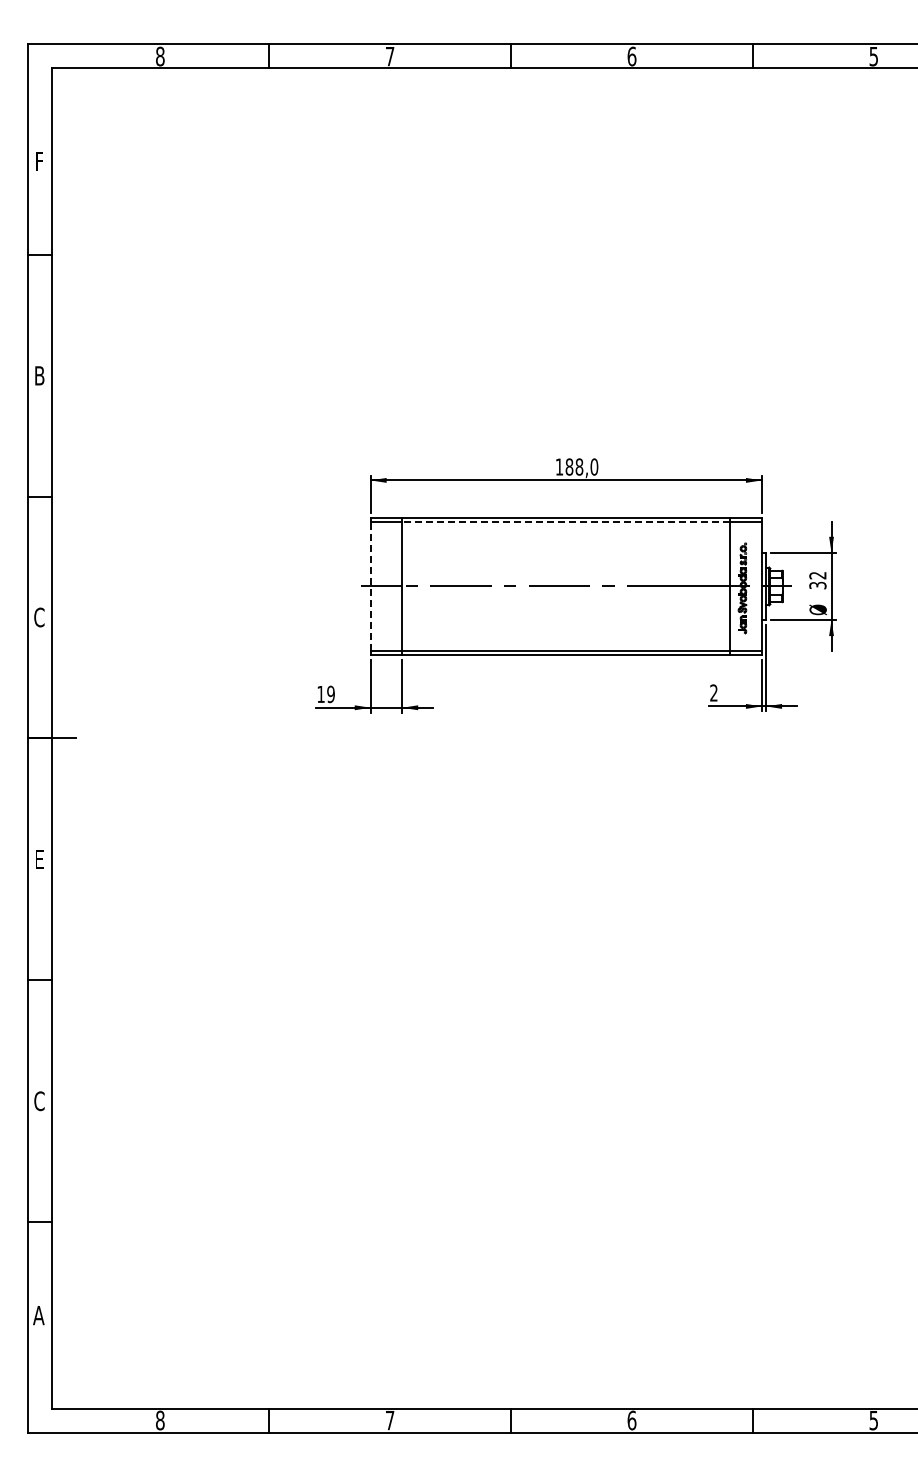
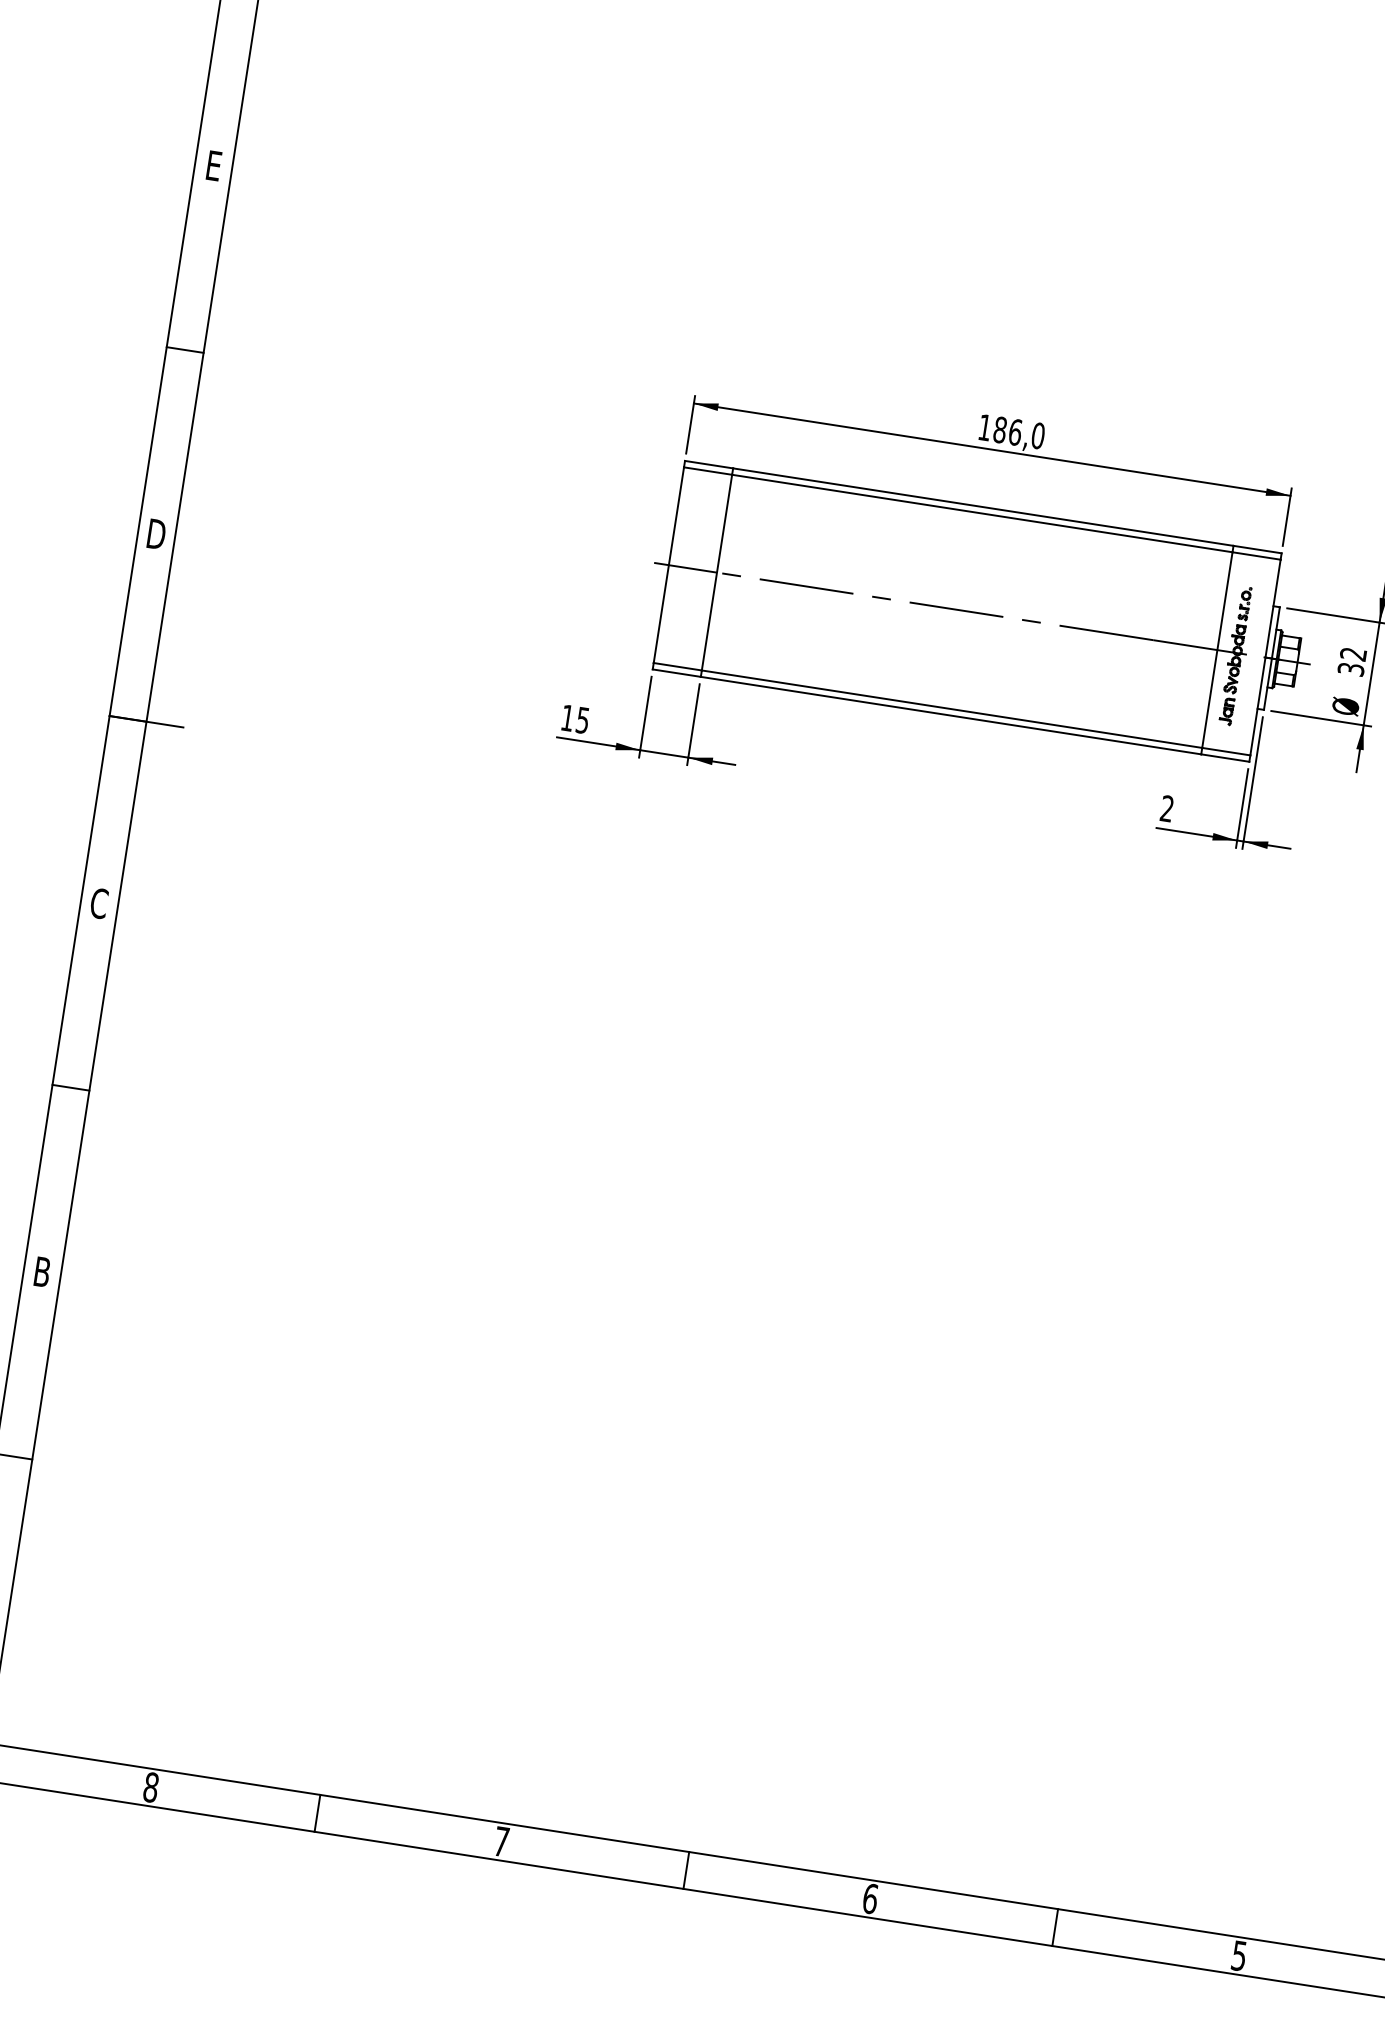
text: (39, 375) -> (213, 165), B -> E
text: (579, 466) -> (1015, 431), 188,0 -> 186,0
line: (565, 522) -> (981, 513), dashed -> solid
line: (370, 585) -> (668, 563), dashed -> solid
text: (39, 617) -> (156, 534), C -> D
text: (330, 693) -> (582, 718), 19 -> 15
text: (39, 859) -> (99, 903), E -> C
text: (39, 1101) -> (42, 1272), C -> B

